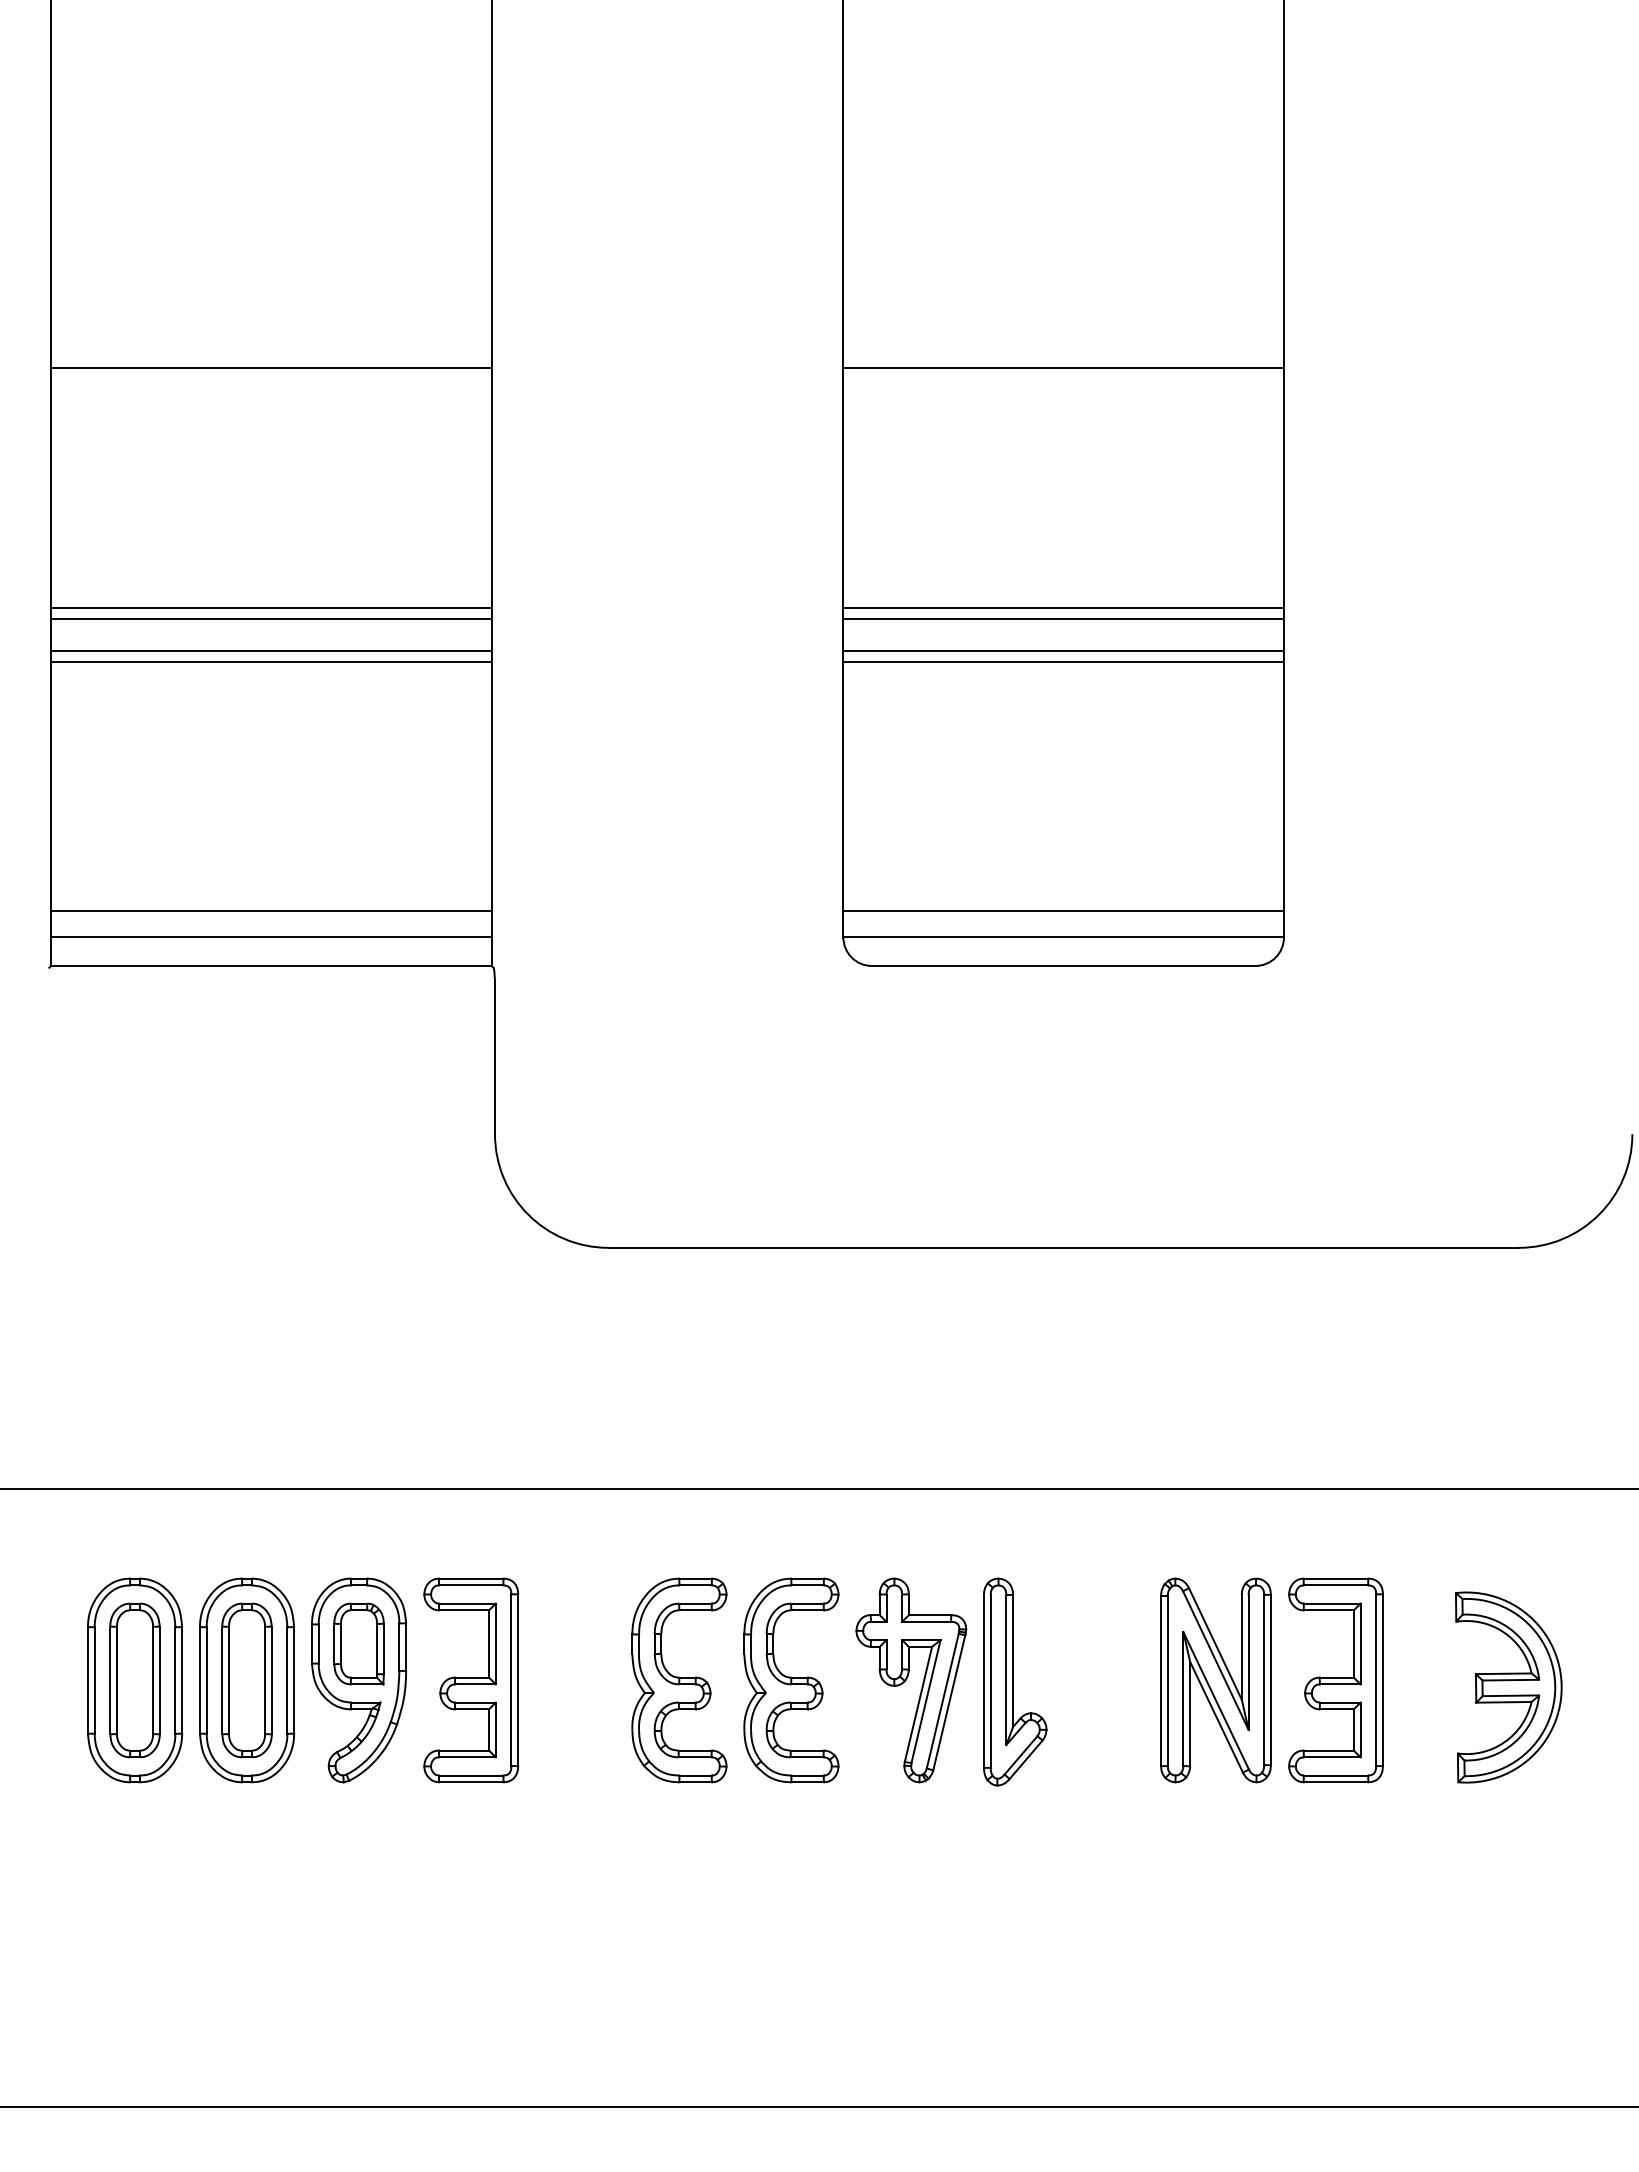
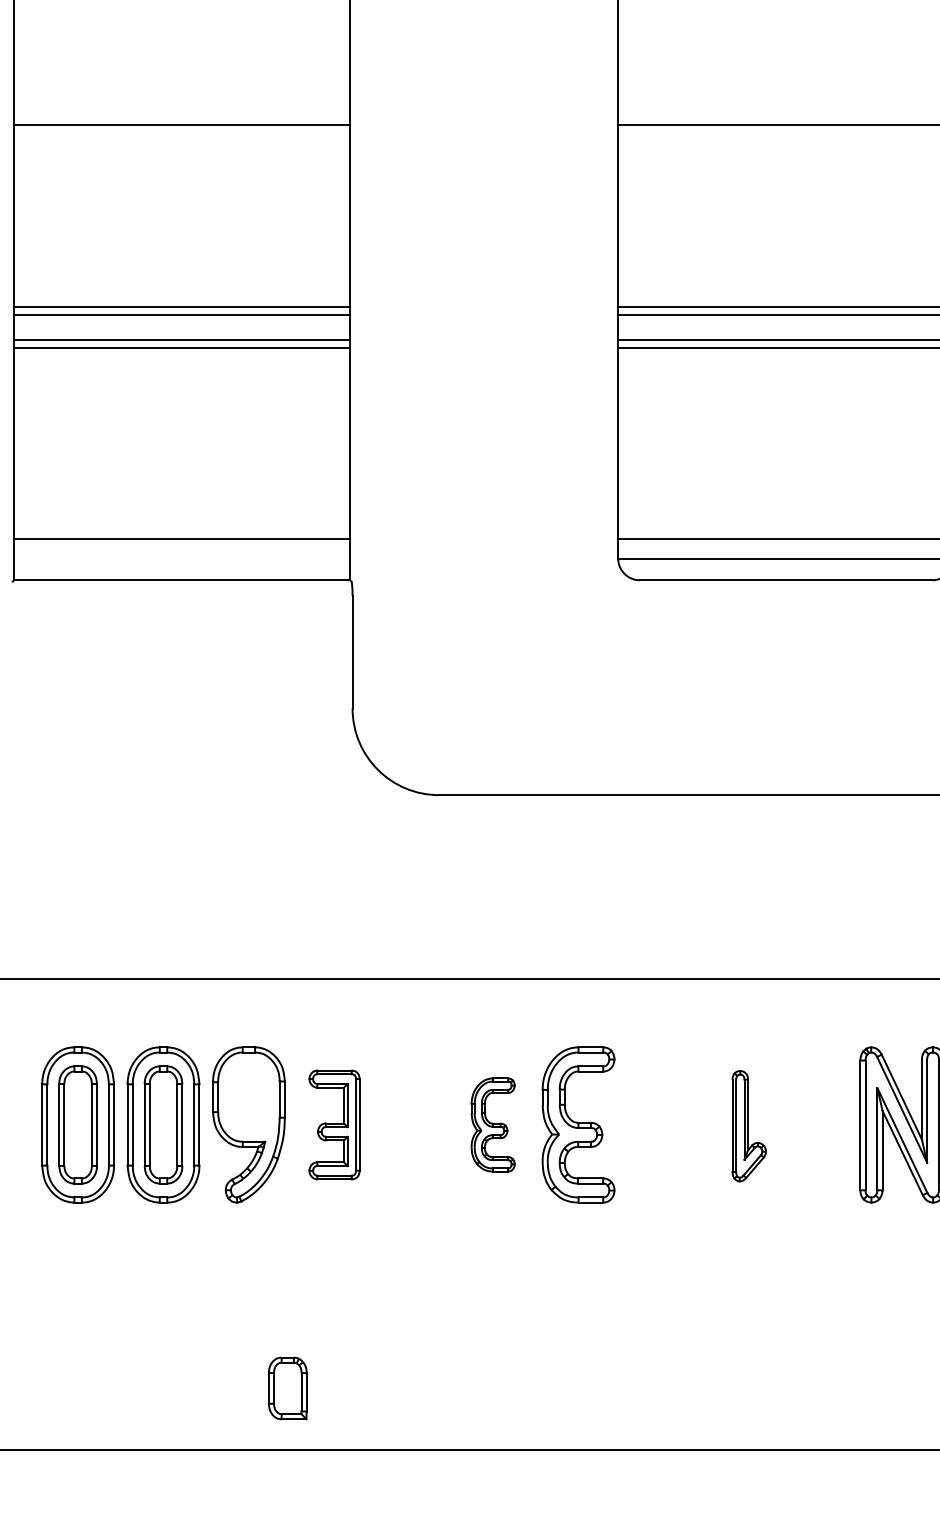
line: (271, 937) -> (182, 558), removed
part: (358, 1643) -> (287, 1388), moved
part: (471, 1680) -> (334, 1125), size x0.7
part: (679, 1680) -> (493, 1125), size x0.6
part: (911, 1680) -> (670, 1125), removed
part: (1015, 1681) -> (749, 1125), size x0.7

